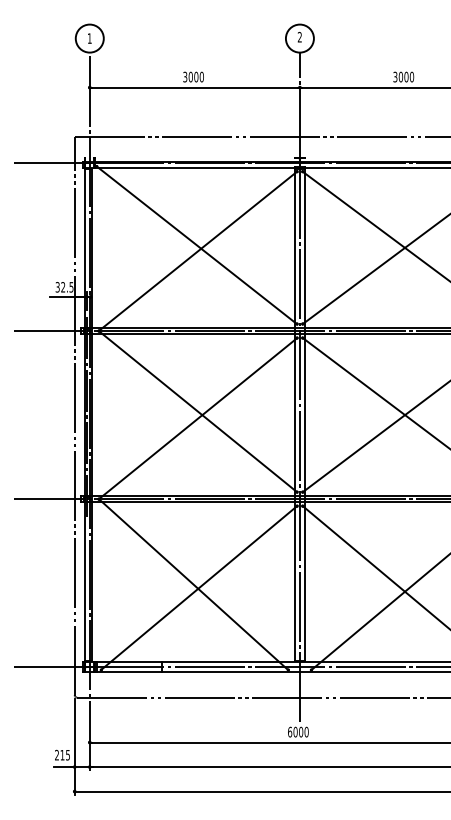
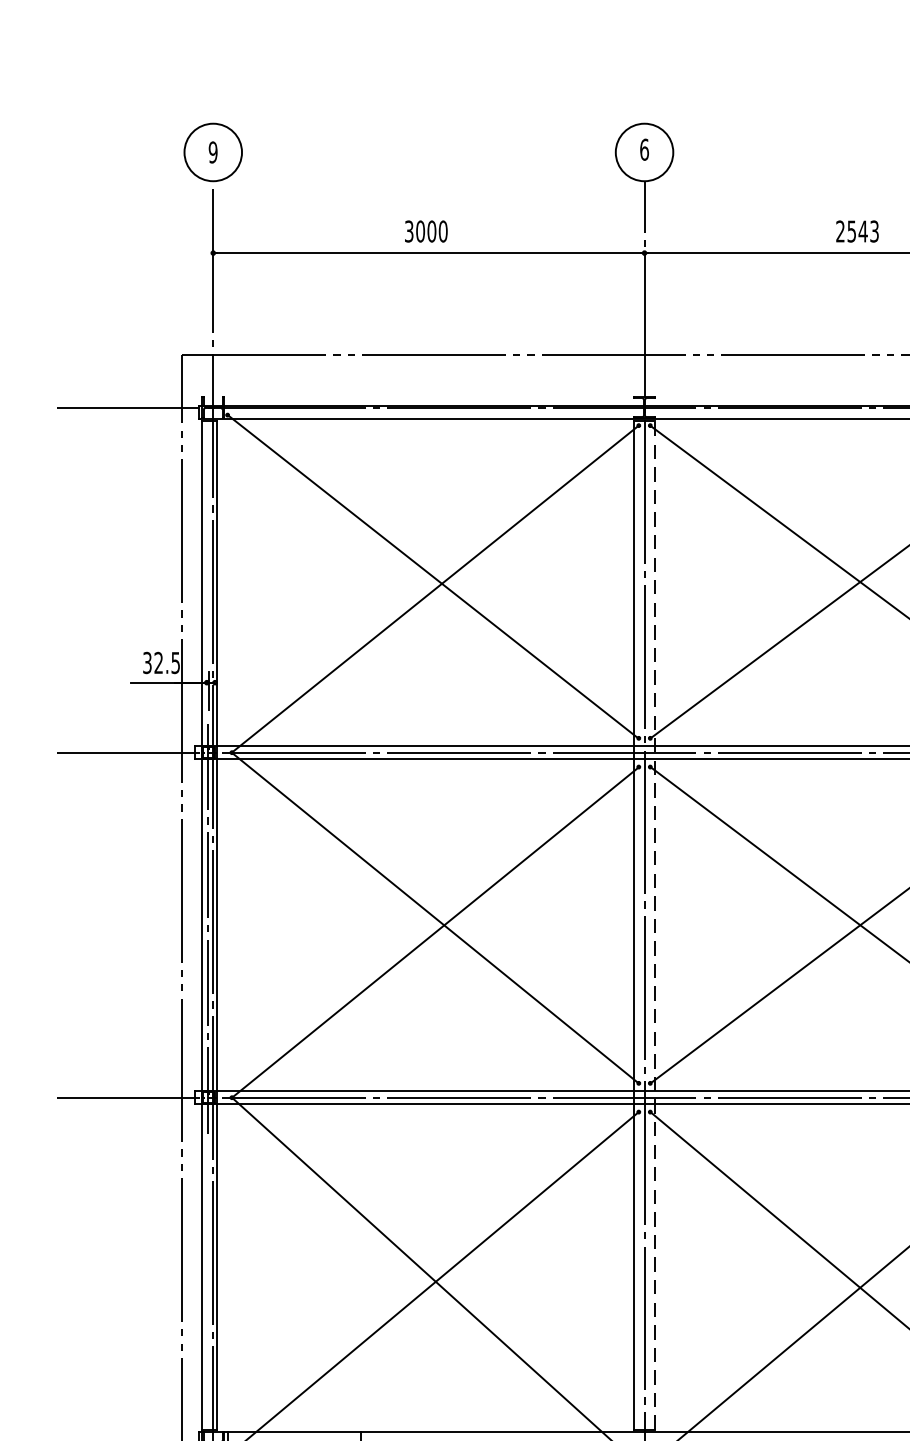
text: (299, 36) -> (643, 148), 2 -> 6
text: (89, 38) -> (212, 152), 1 -> 9
text: (403, 76) -> (857, 230), 3000 -> 2543
line: (305, 415) -> (655, 926), solid -> dashed

